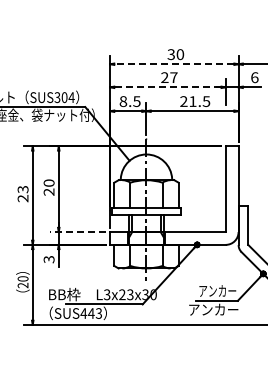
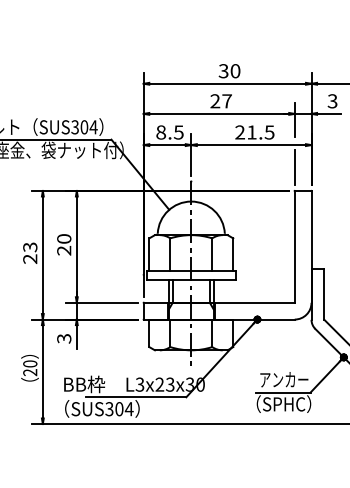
line: (174, 64) -> (227, 84), dashed -> solid
text: (254, 77) -> (332, 101), 6 -> 3
line: (167, 87) -> (218, 114), dashed -> solid
line: (225, 128) -> (294, 167), added
line: (78, 232) -> (102, 303), dashed -> solid
text: (213, 309) -> (278, 403), アンカー -> （SPHC）
text: (91, 313) -> (119, 409), SUS443 -> SUS304

